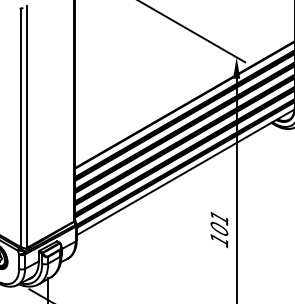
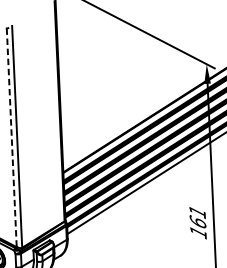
line: (20, 128) -> (11, 138), solid -> dashed
text: (219, 227) -> (198, 220), 101 -> 161

